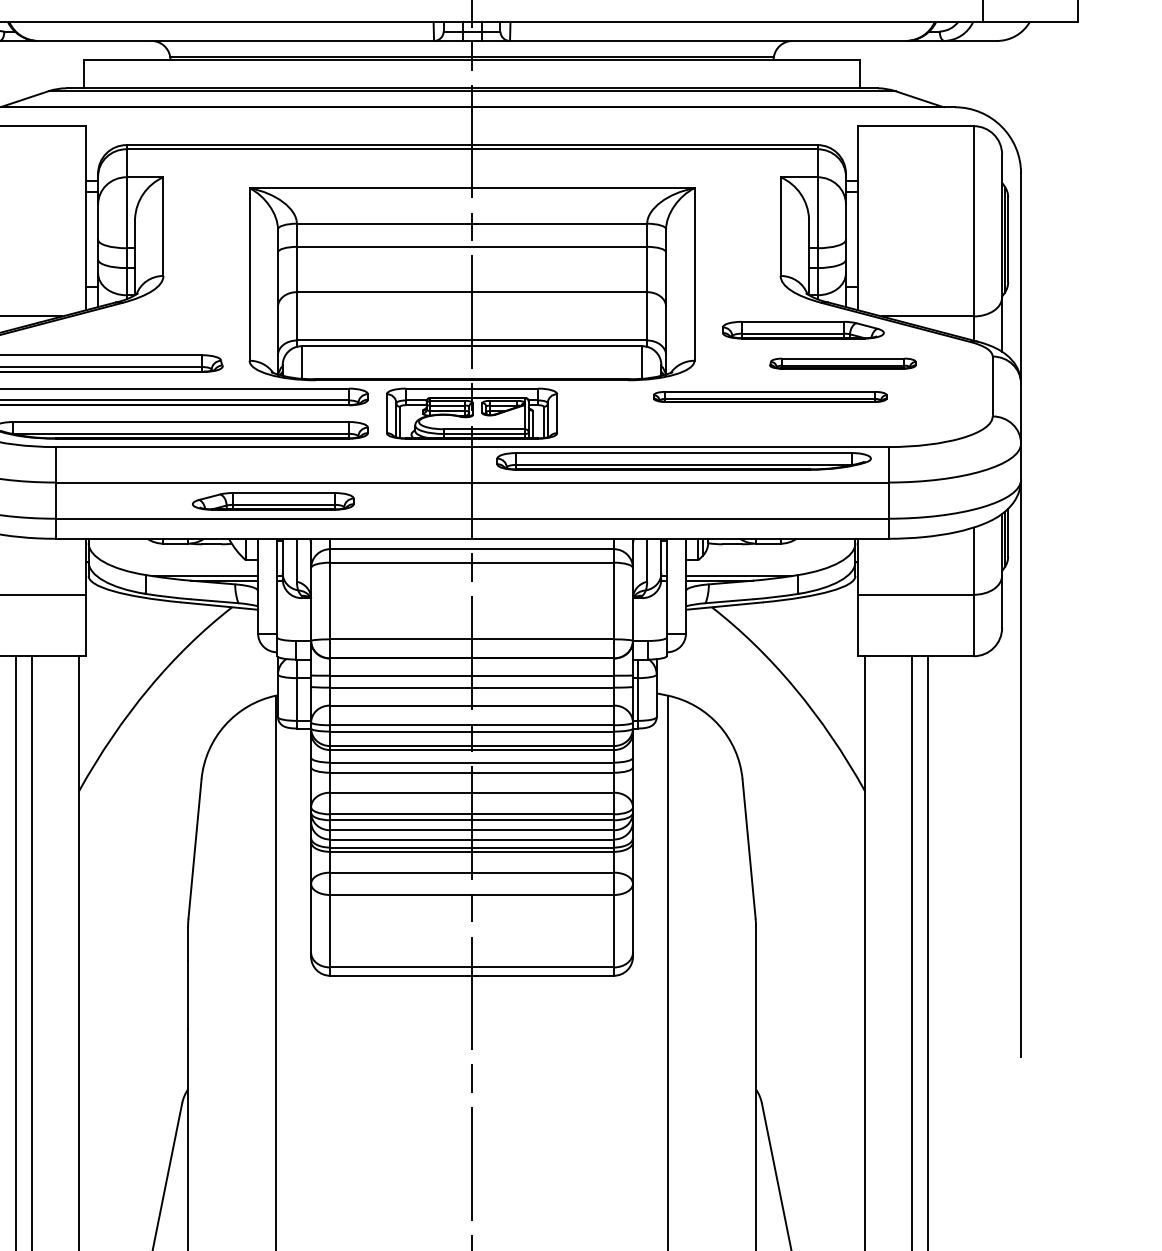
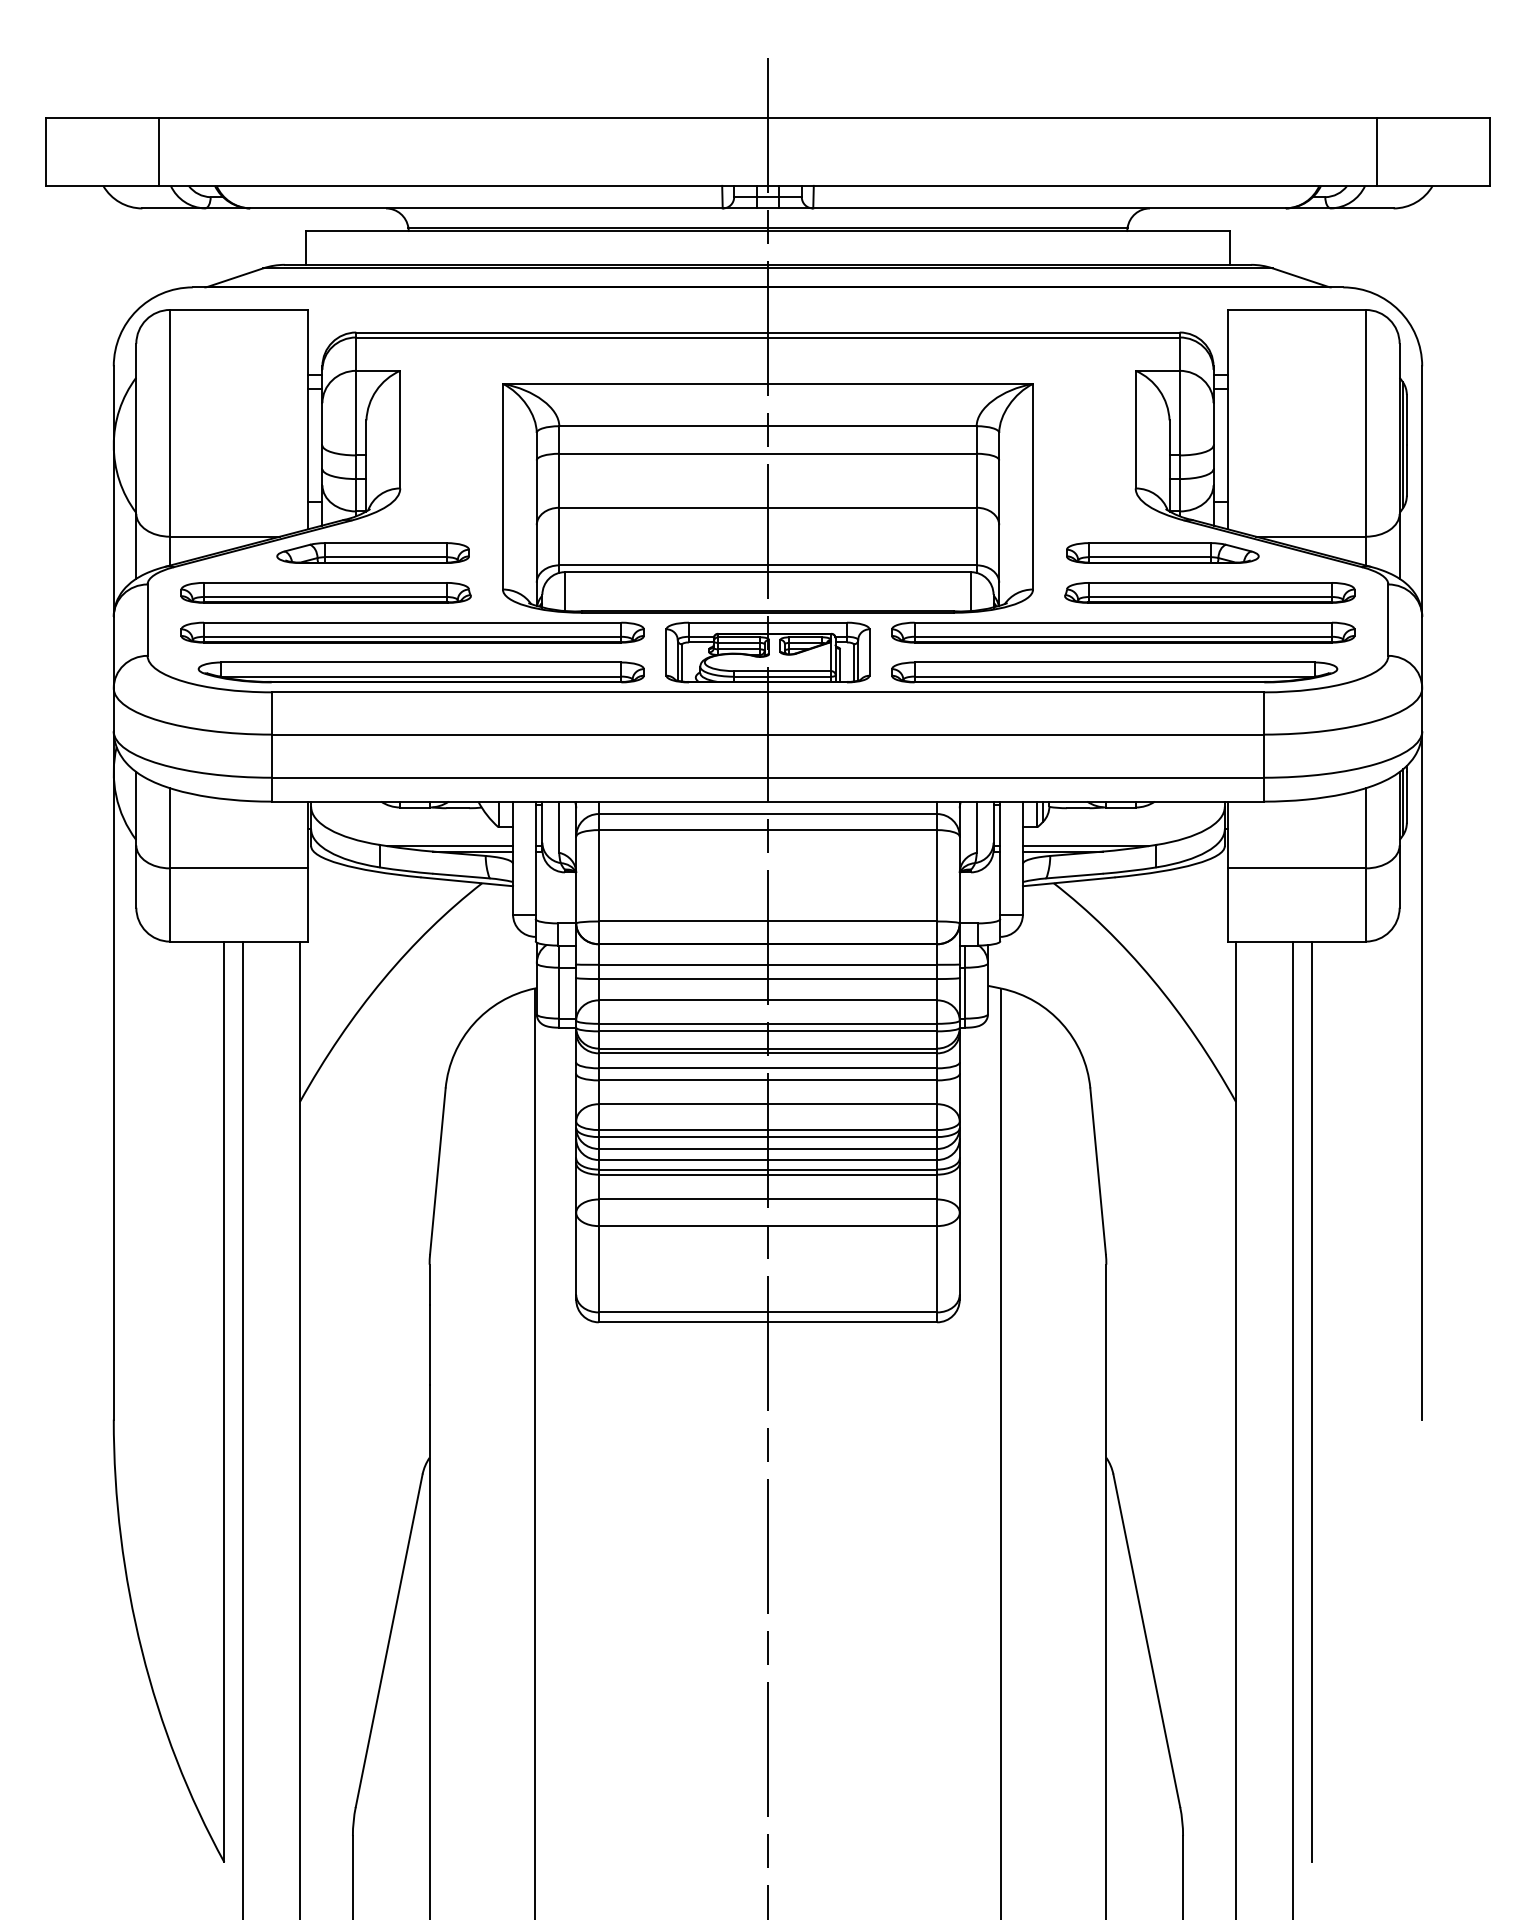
part: (842, 363) -> (1209, 592), size x1.67
part: (770, 396) -> (1123, 632), size x1.67
part: (683, 461) -> (1114, 672), moved
part: (272, 500) -> (372, 552), moved

